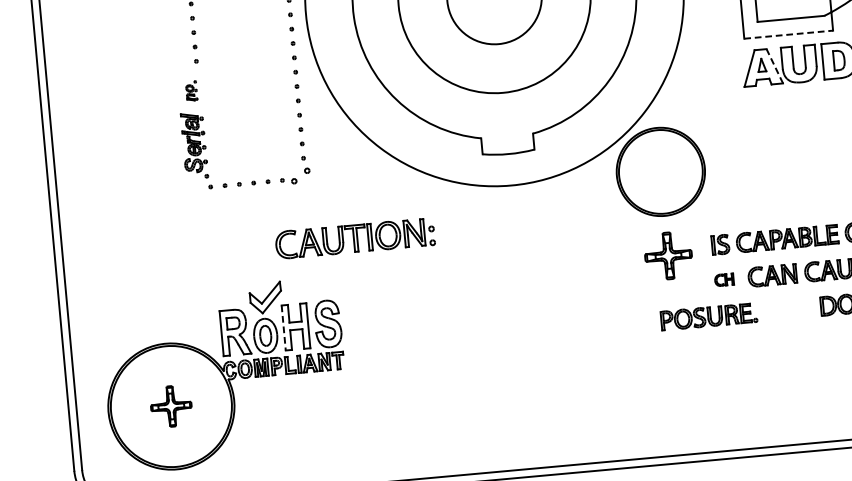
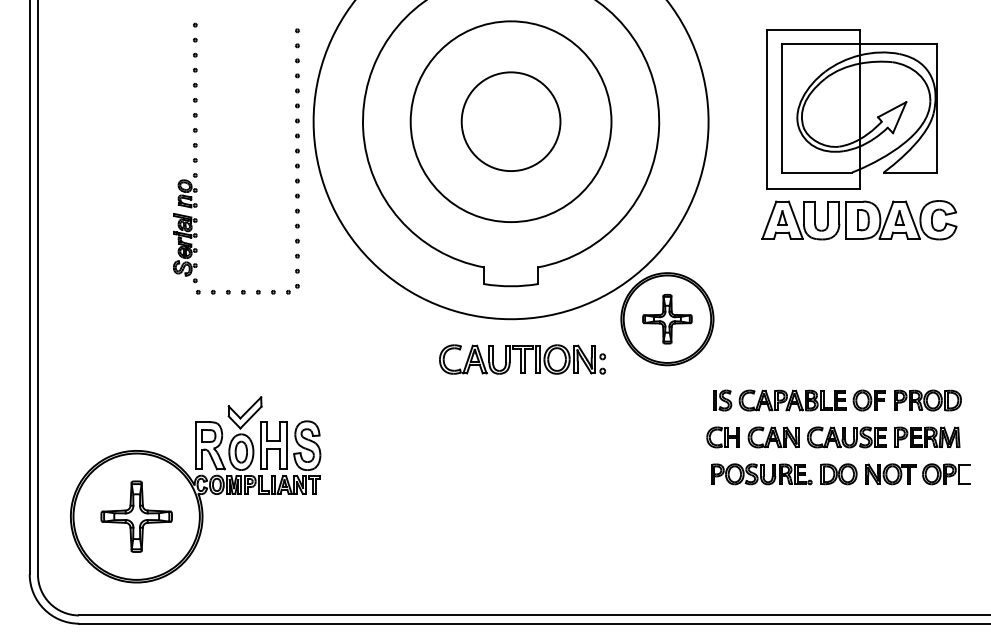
line: (788, 34) -> (813, 188), dashed -> solid
line: (774, 66) -> (795, 220), dashed -> solid
part: (191, 90) -> (187, 190), size x1.67
part: (300, 175) -> (292, 288), size x0.62
part: (355, 238) -> (522, 359), moved
part: (668, 256) -> (667, 319), moved
part: (723, 280) -> (722, 437), size x1.67
part: (708, 317) -> (761, 474), moved
line: (283, 327) -> (260, 445), dashed -> solid
part: (171, 406) -> (136, 516), size x1.67

